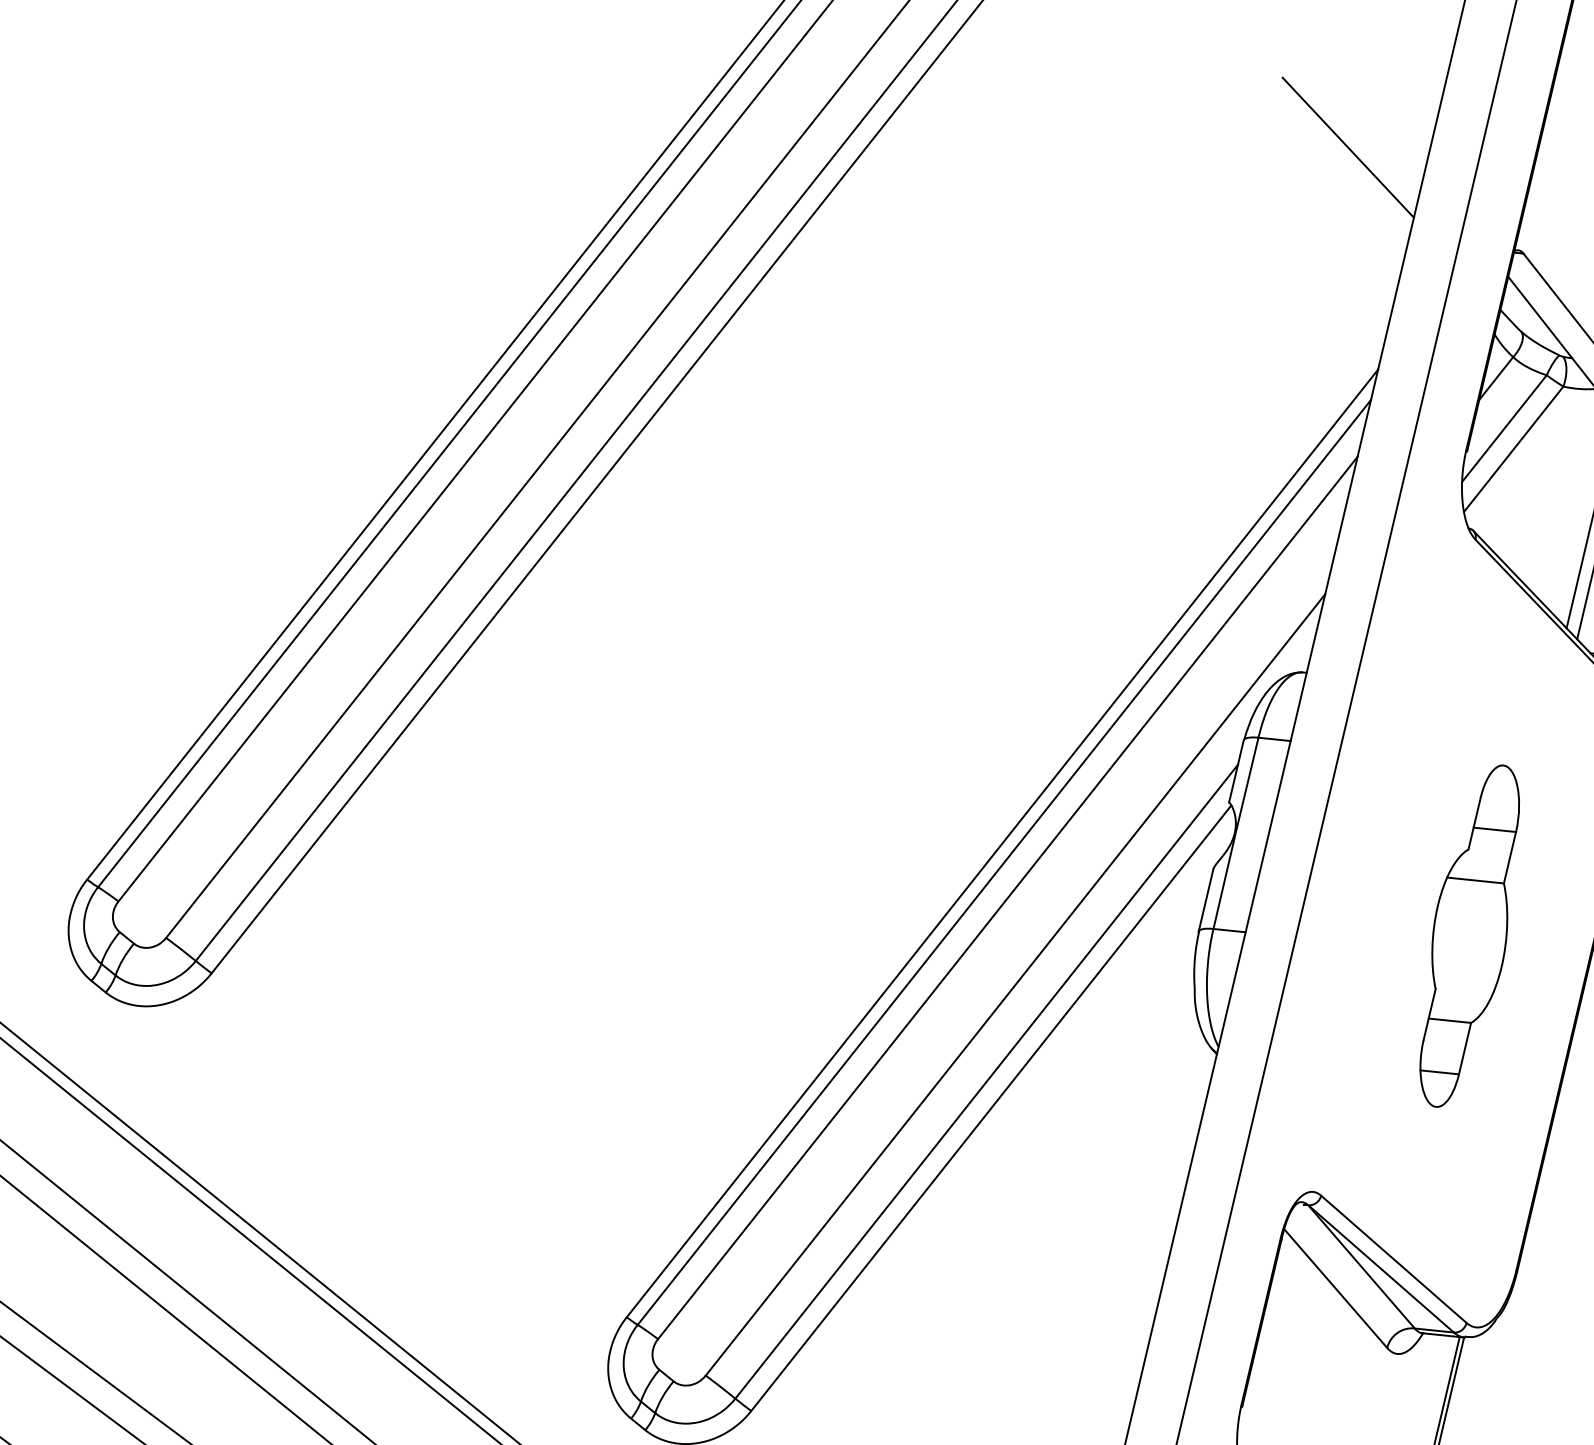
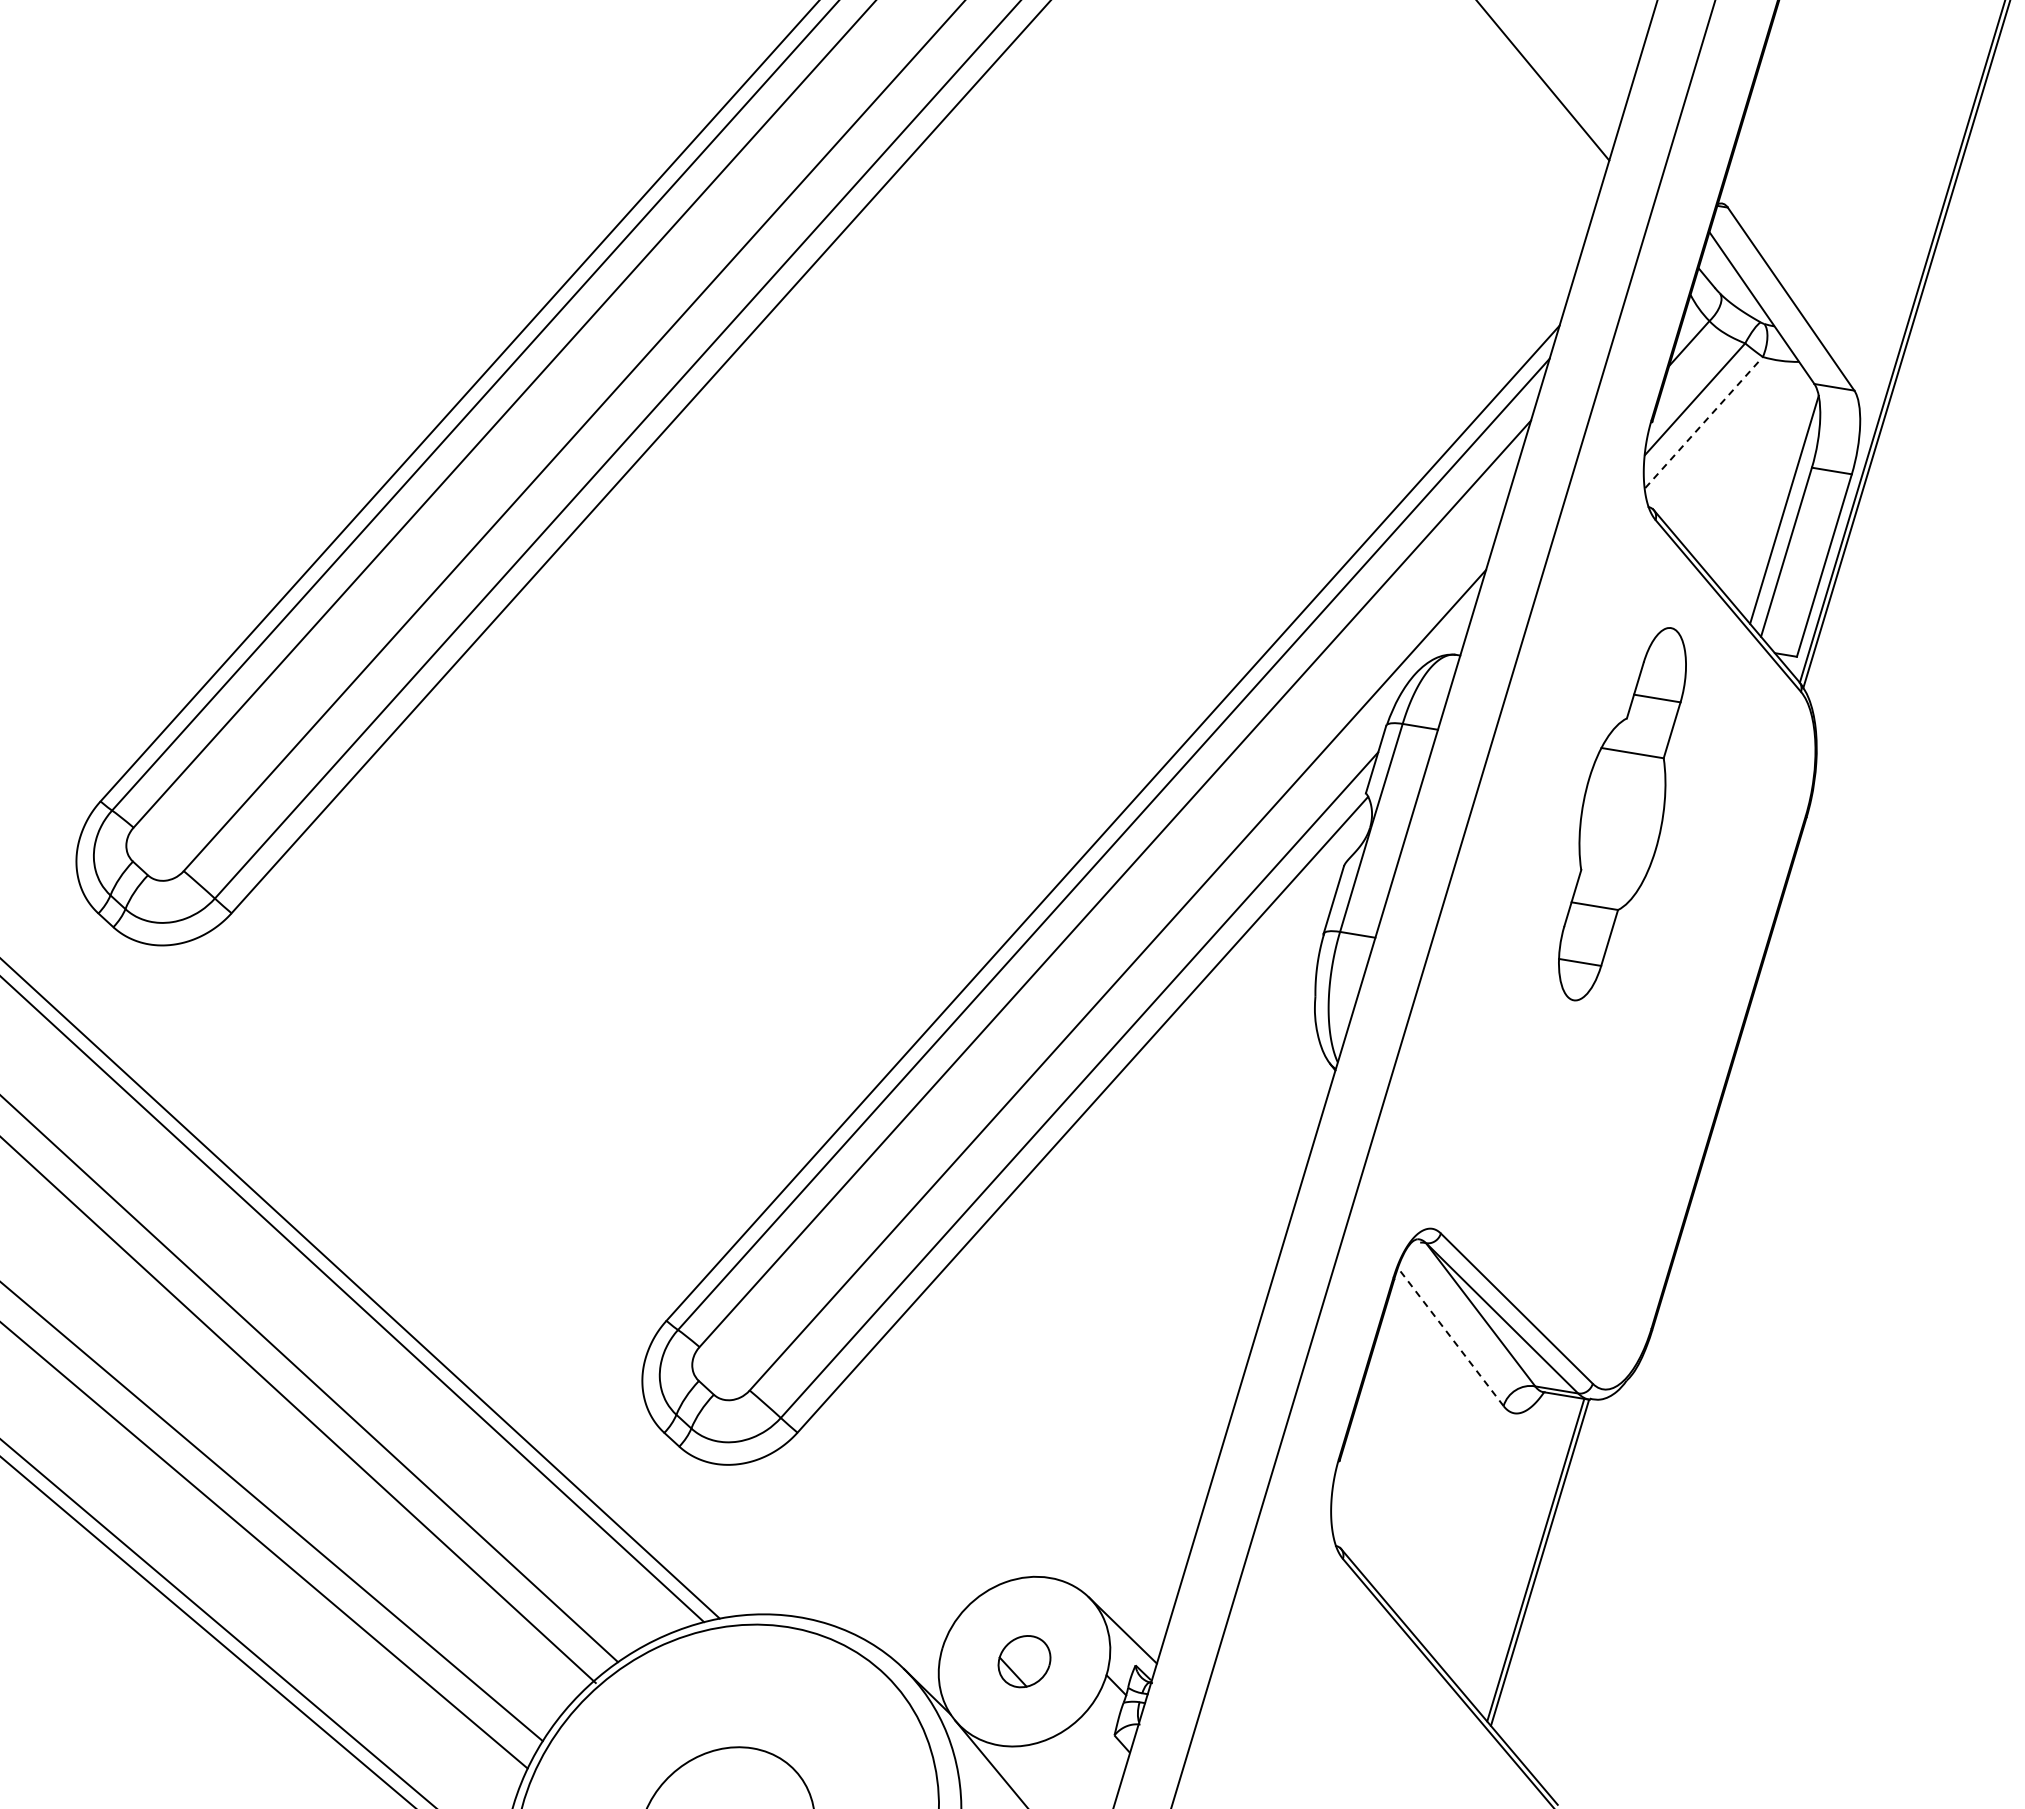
line: (1514, 448) -> (1704, 422), solid -> dashed
part: (1469, 936) -> (1622, 814), moved
line: (1335, 1289) -> (1450, 1337), solid -> dashed

